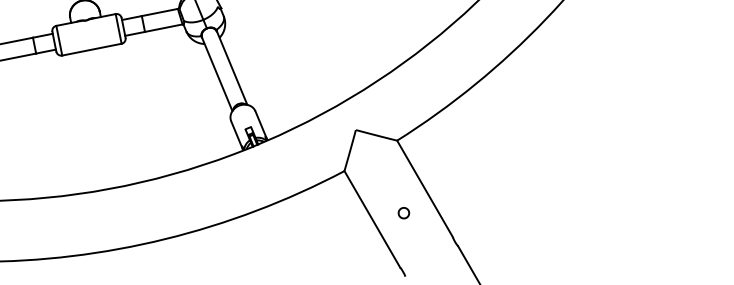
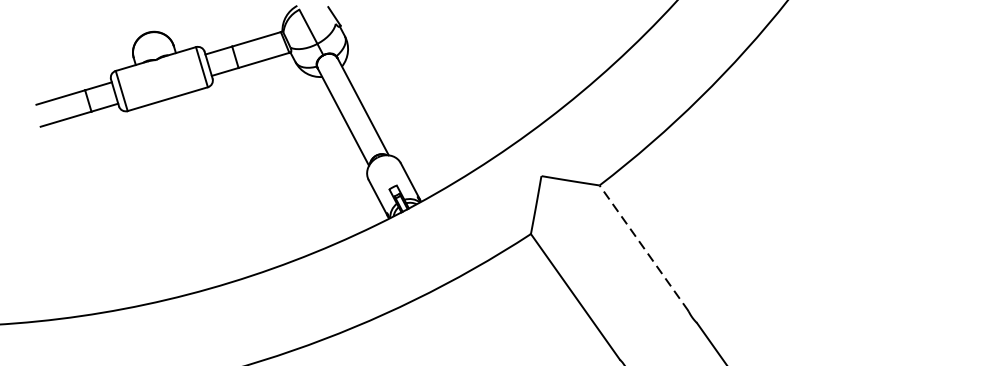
line: (425, 188) -> (644, 247), solid -> dashed
part: (403, 213) -> (617, 284), removed

